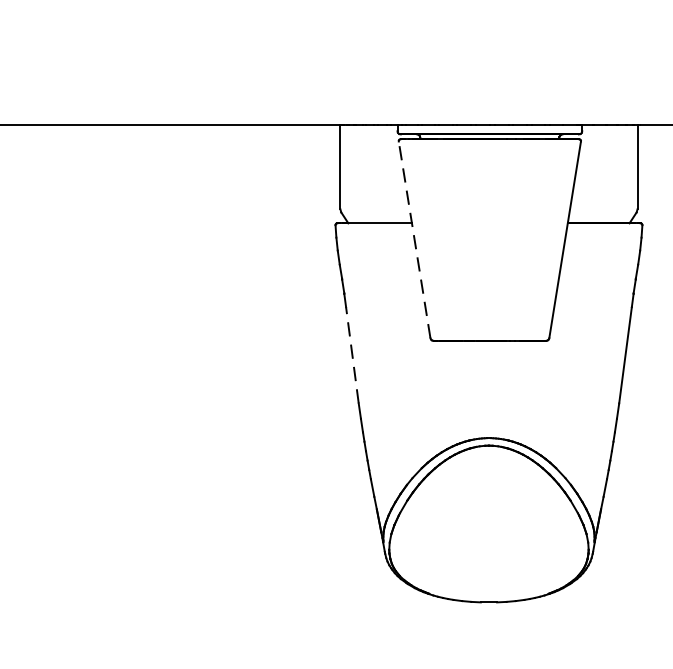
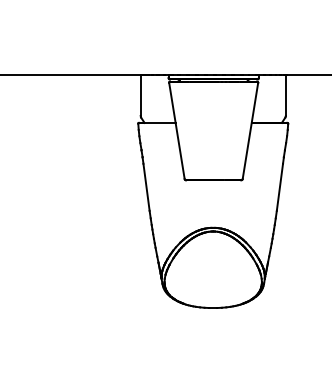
line: (413, 238) -> (176, 130), dashed -> solid
line: (352, 355) -> (146, 187), dashed -> solid

